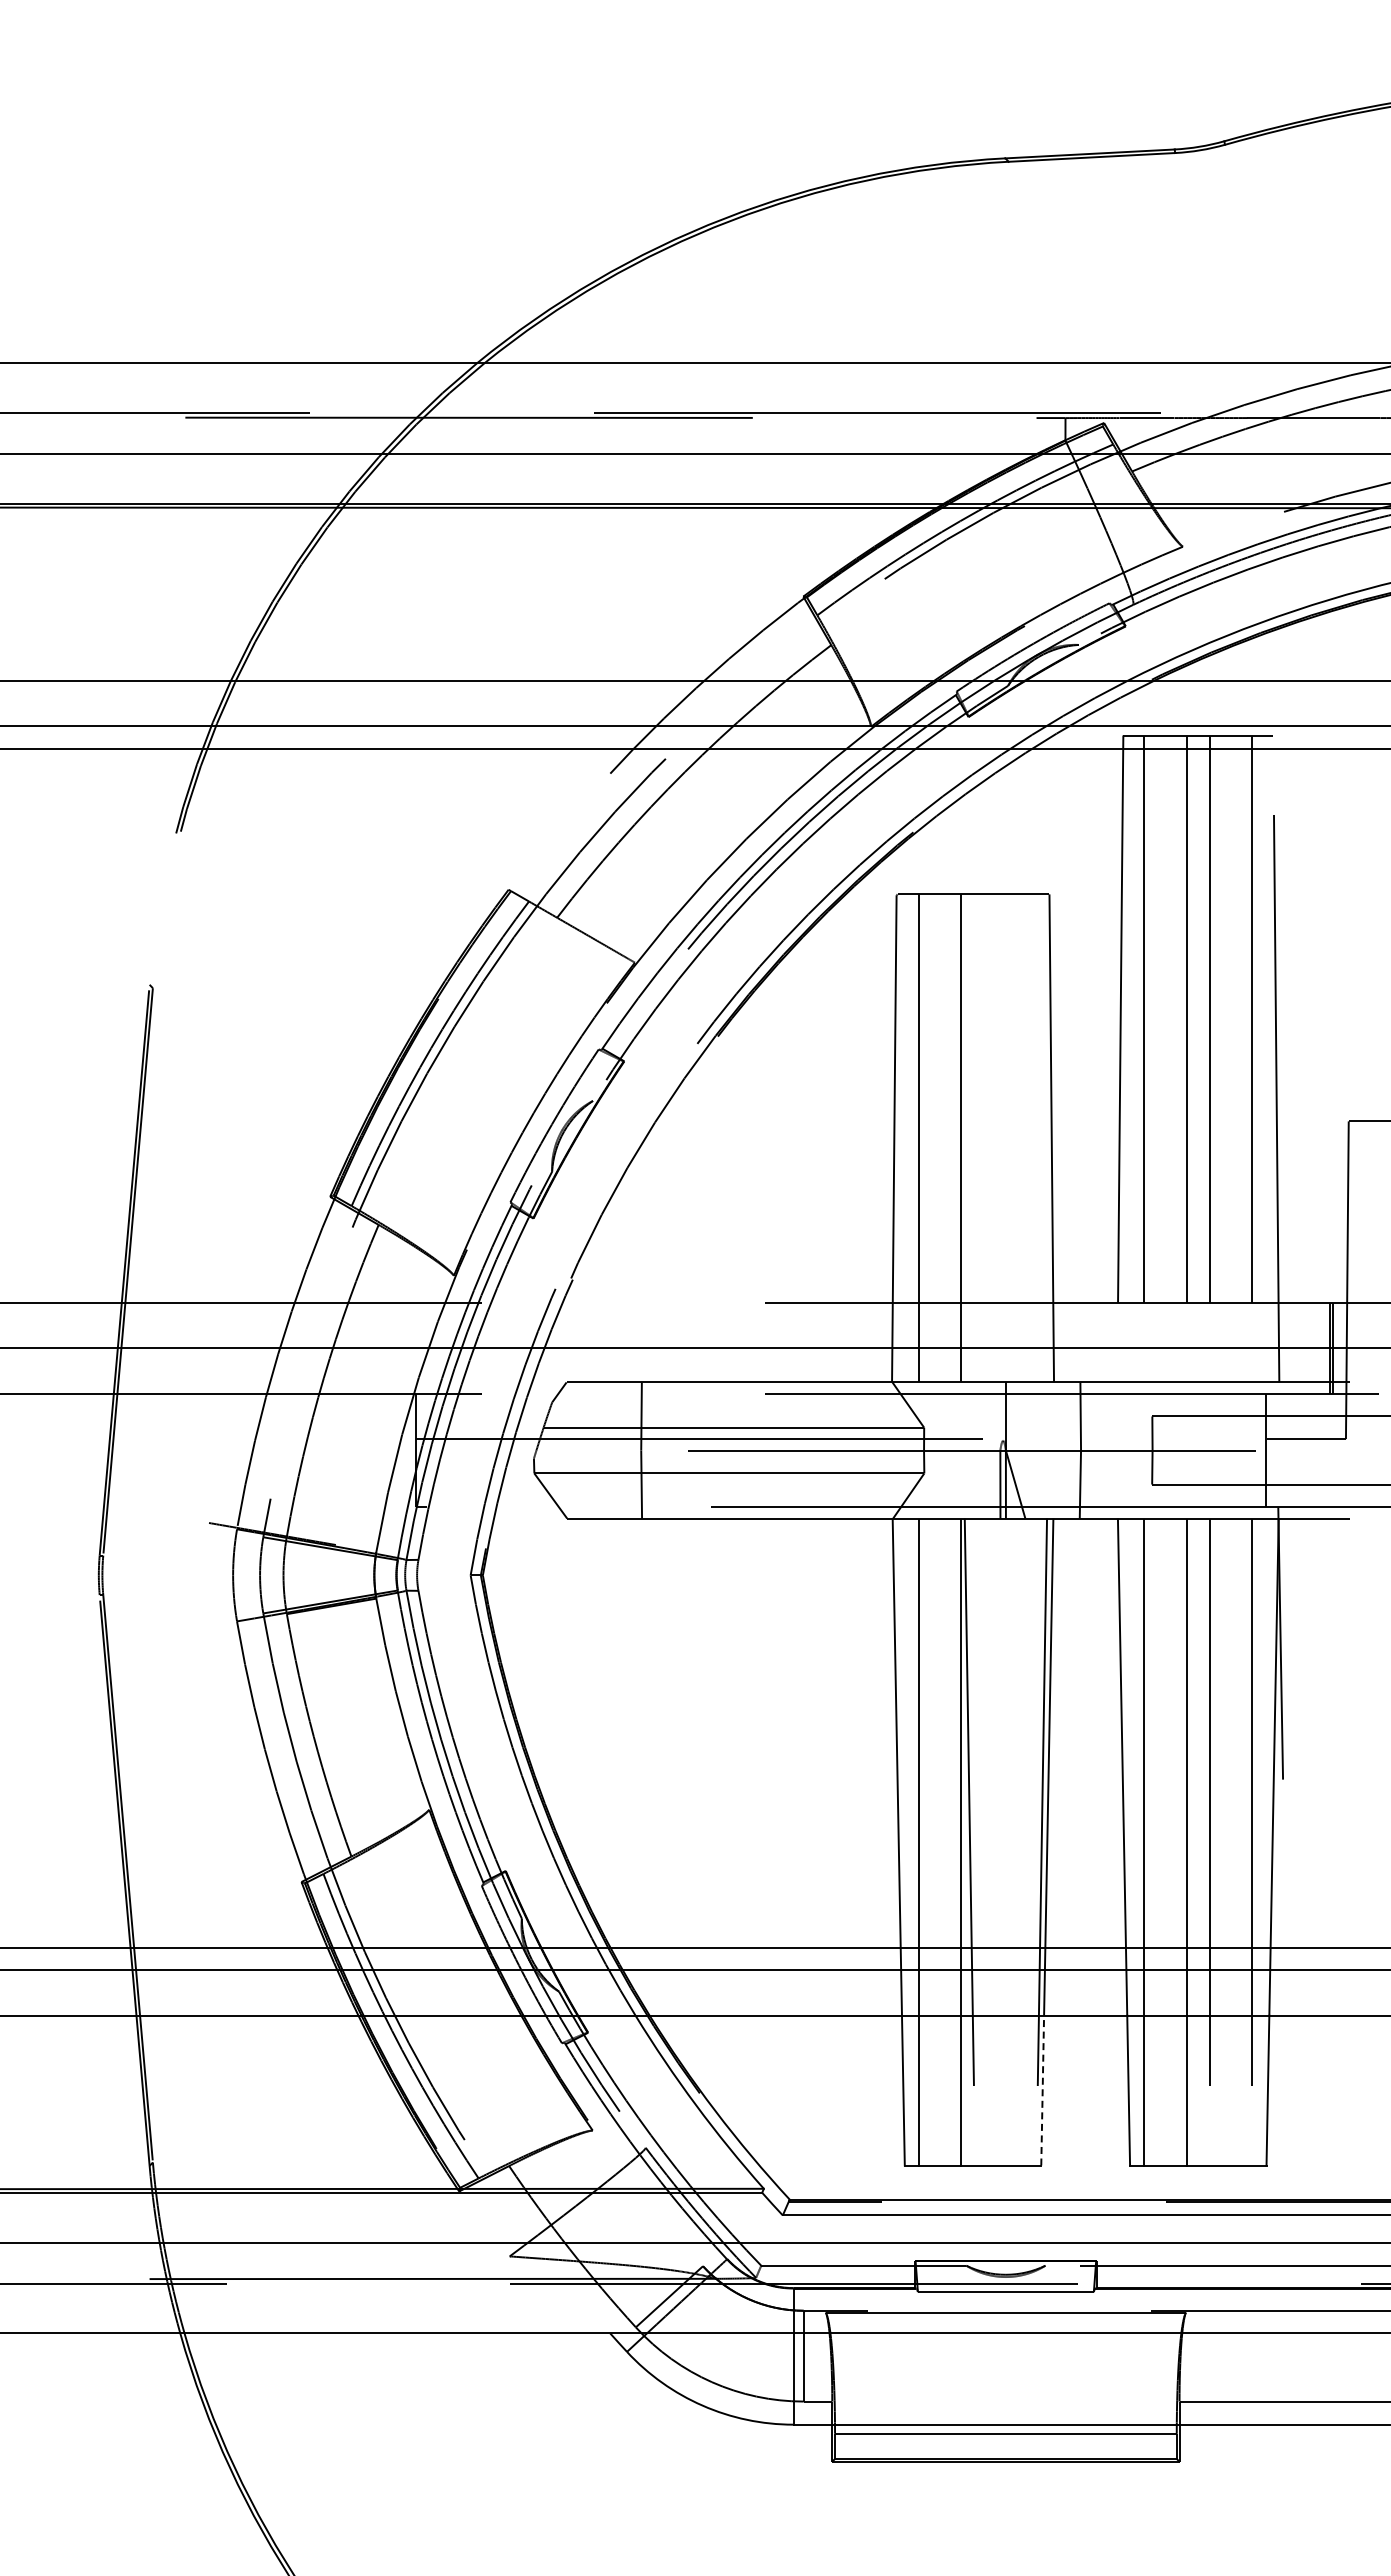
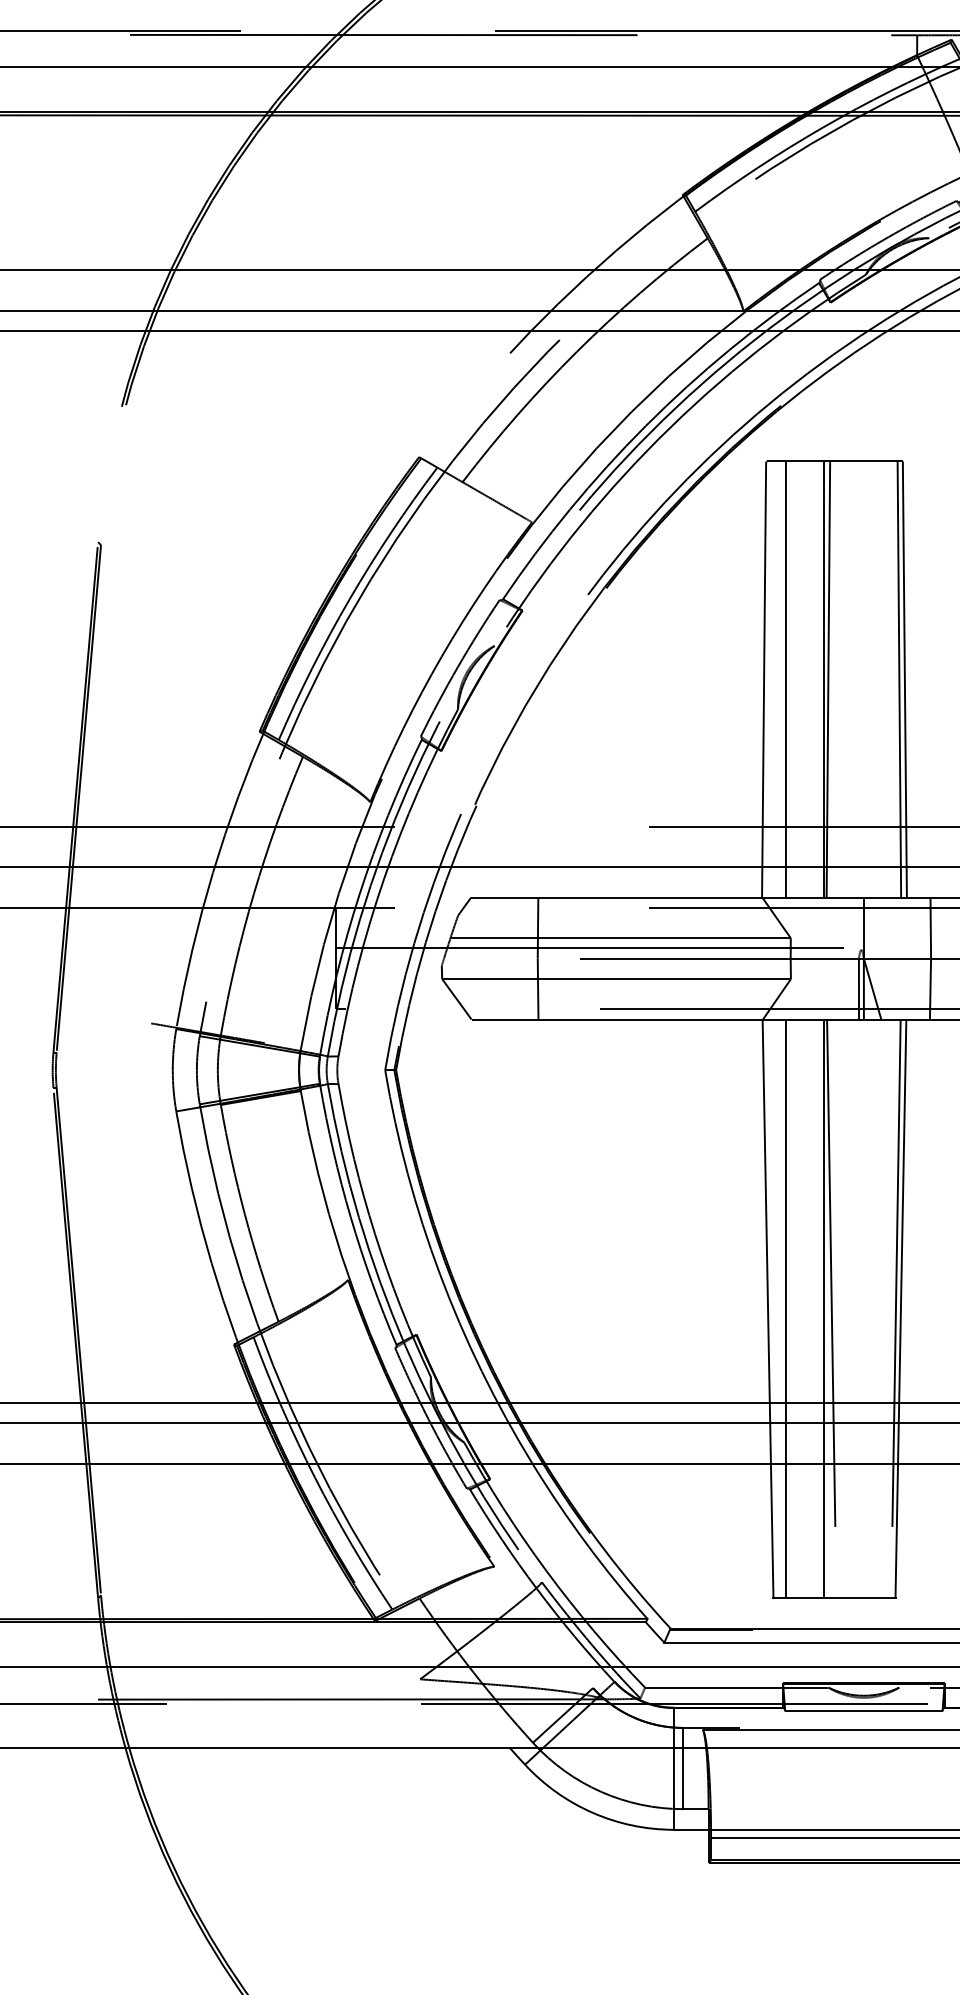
line: (966, 1138) -> (828, 679), added
line: (1045, 1138) -> (899, 679), added
line: (1042, 2090) -> (896, 1530), dashed -> solid

